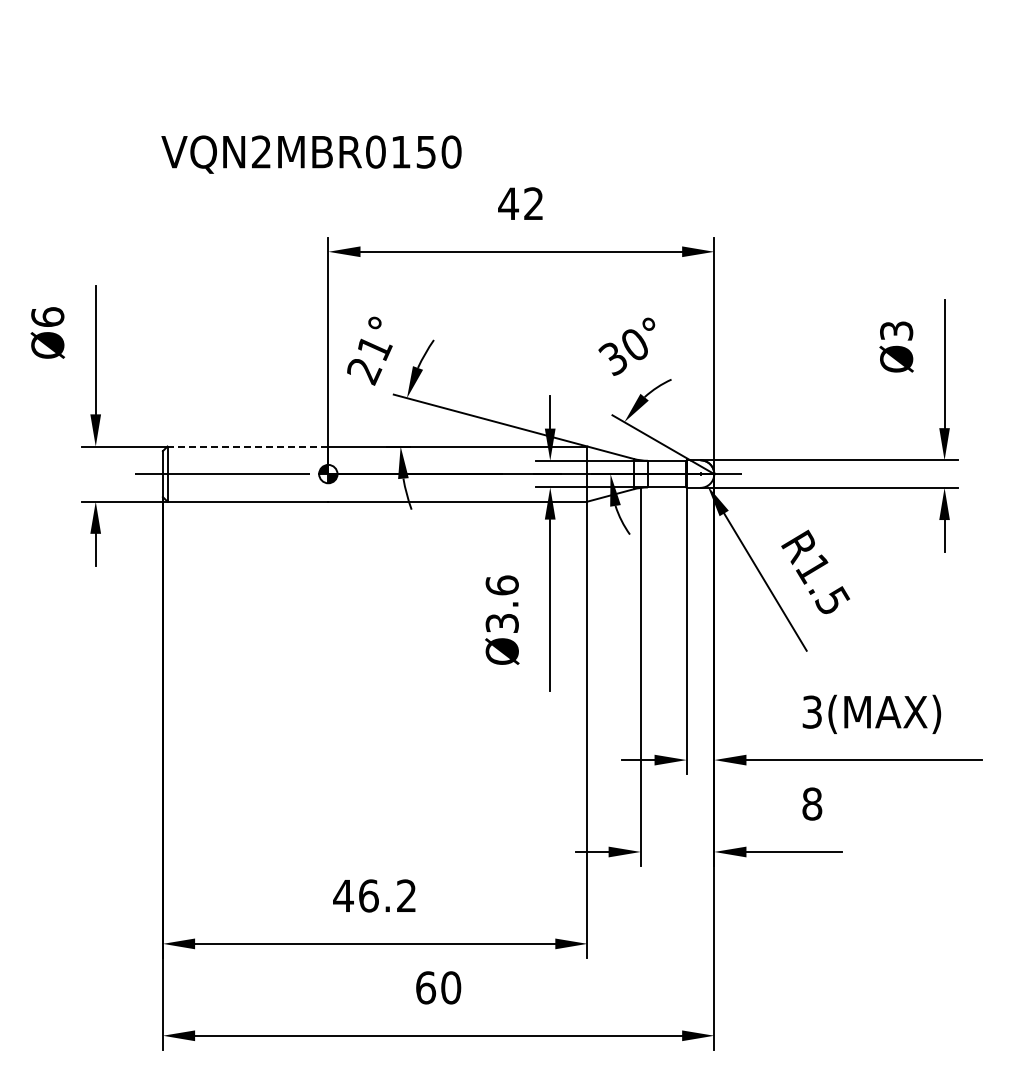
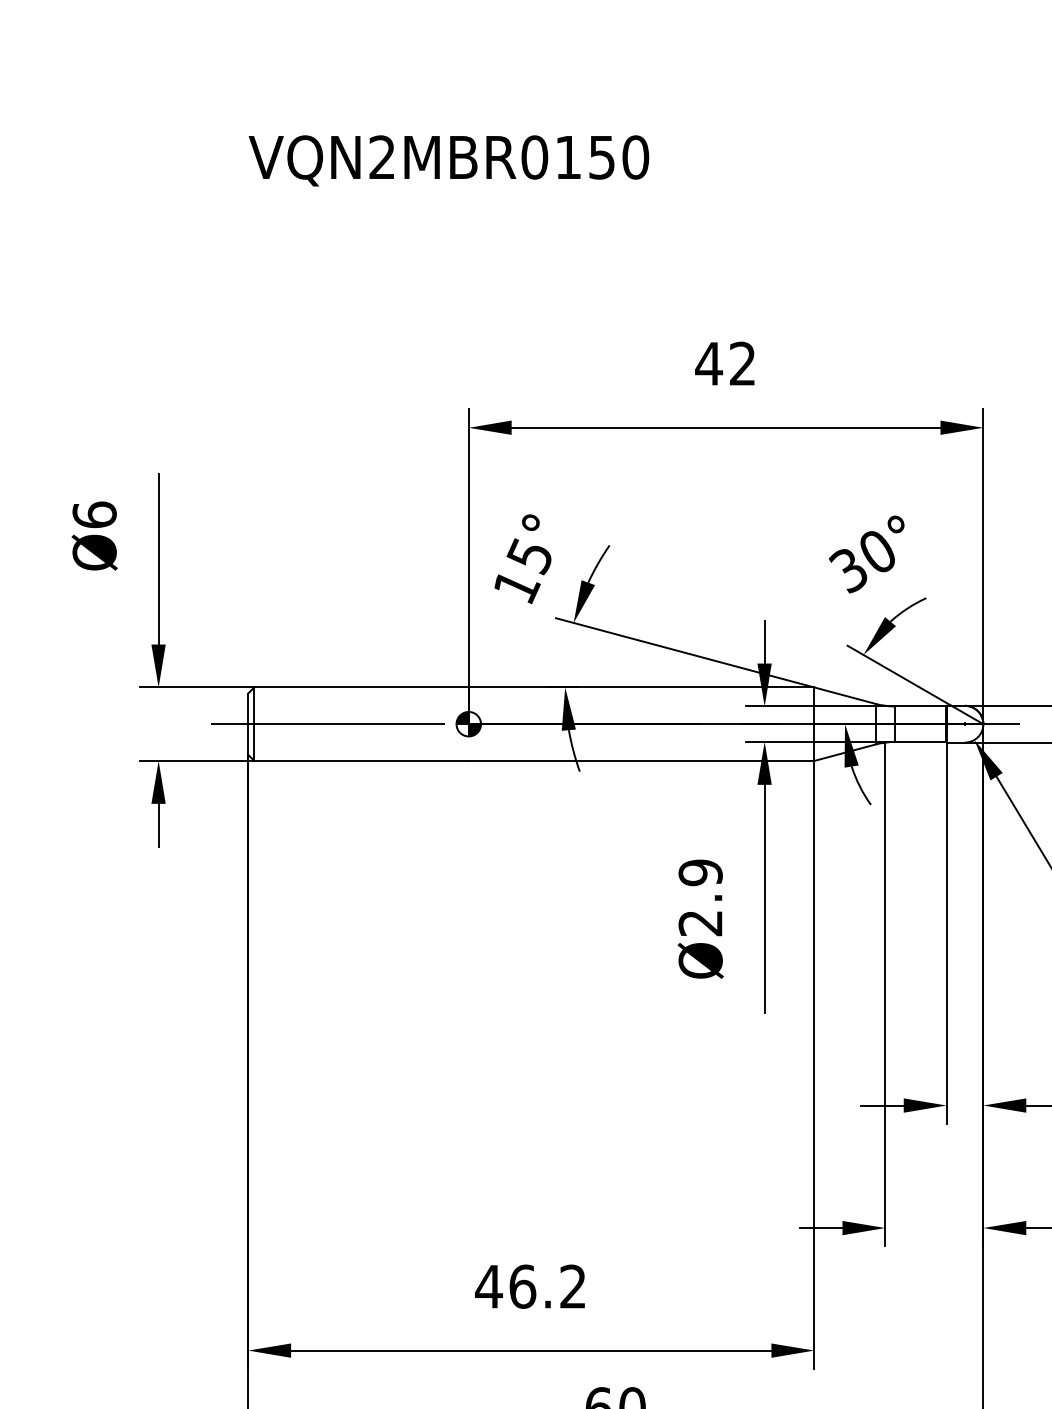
text: (311, 154) -> (448, 160), moved
text: (369, 359) -> (523, 571), 21° -> 15°
line: (247, 446) -> (360, 687), dashed -> solid
text: (501, 603) -> (699, 896), Ø3.6 -> Ø2.9

